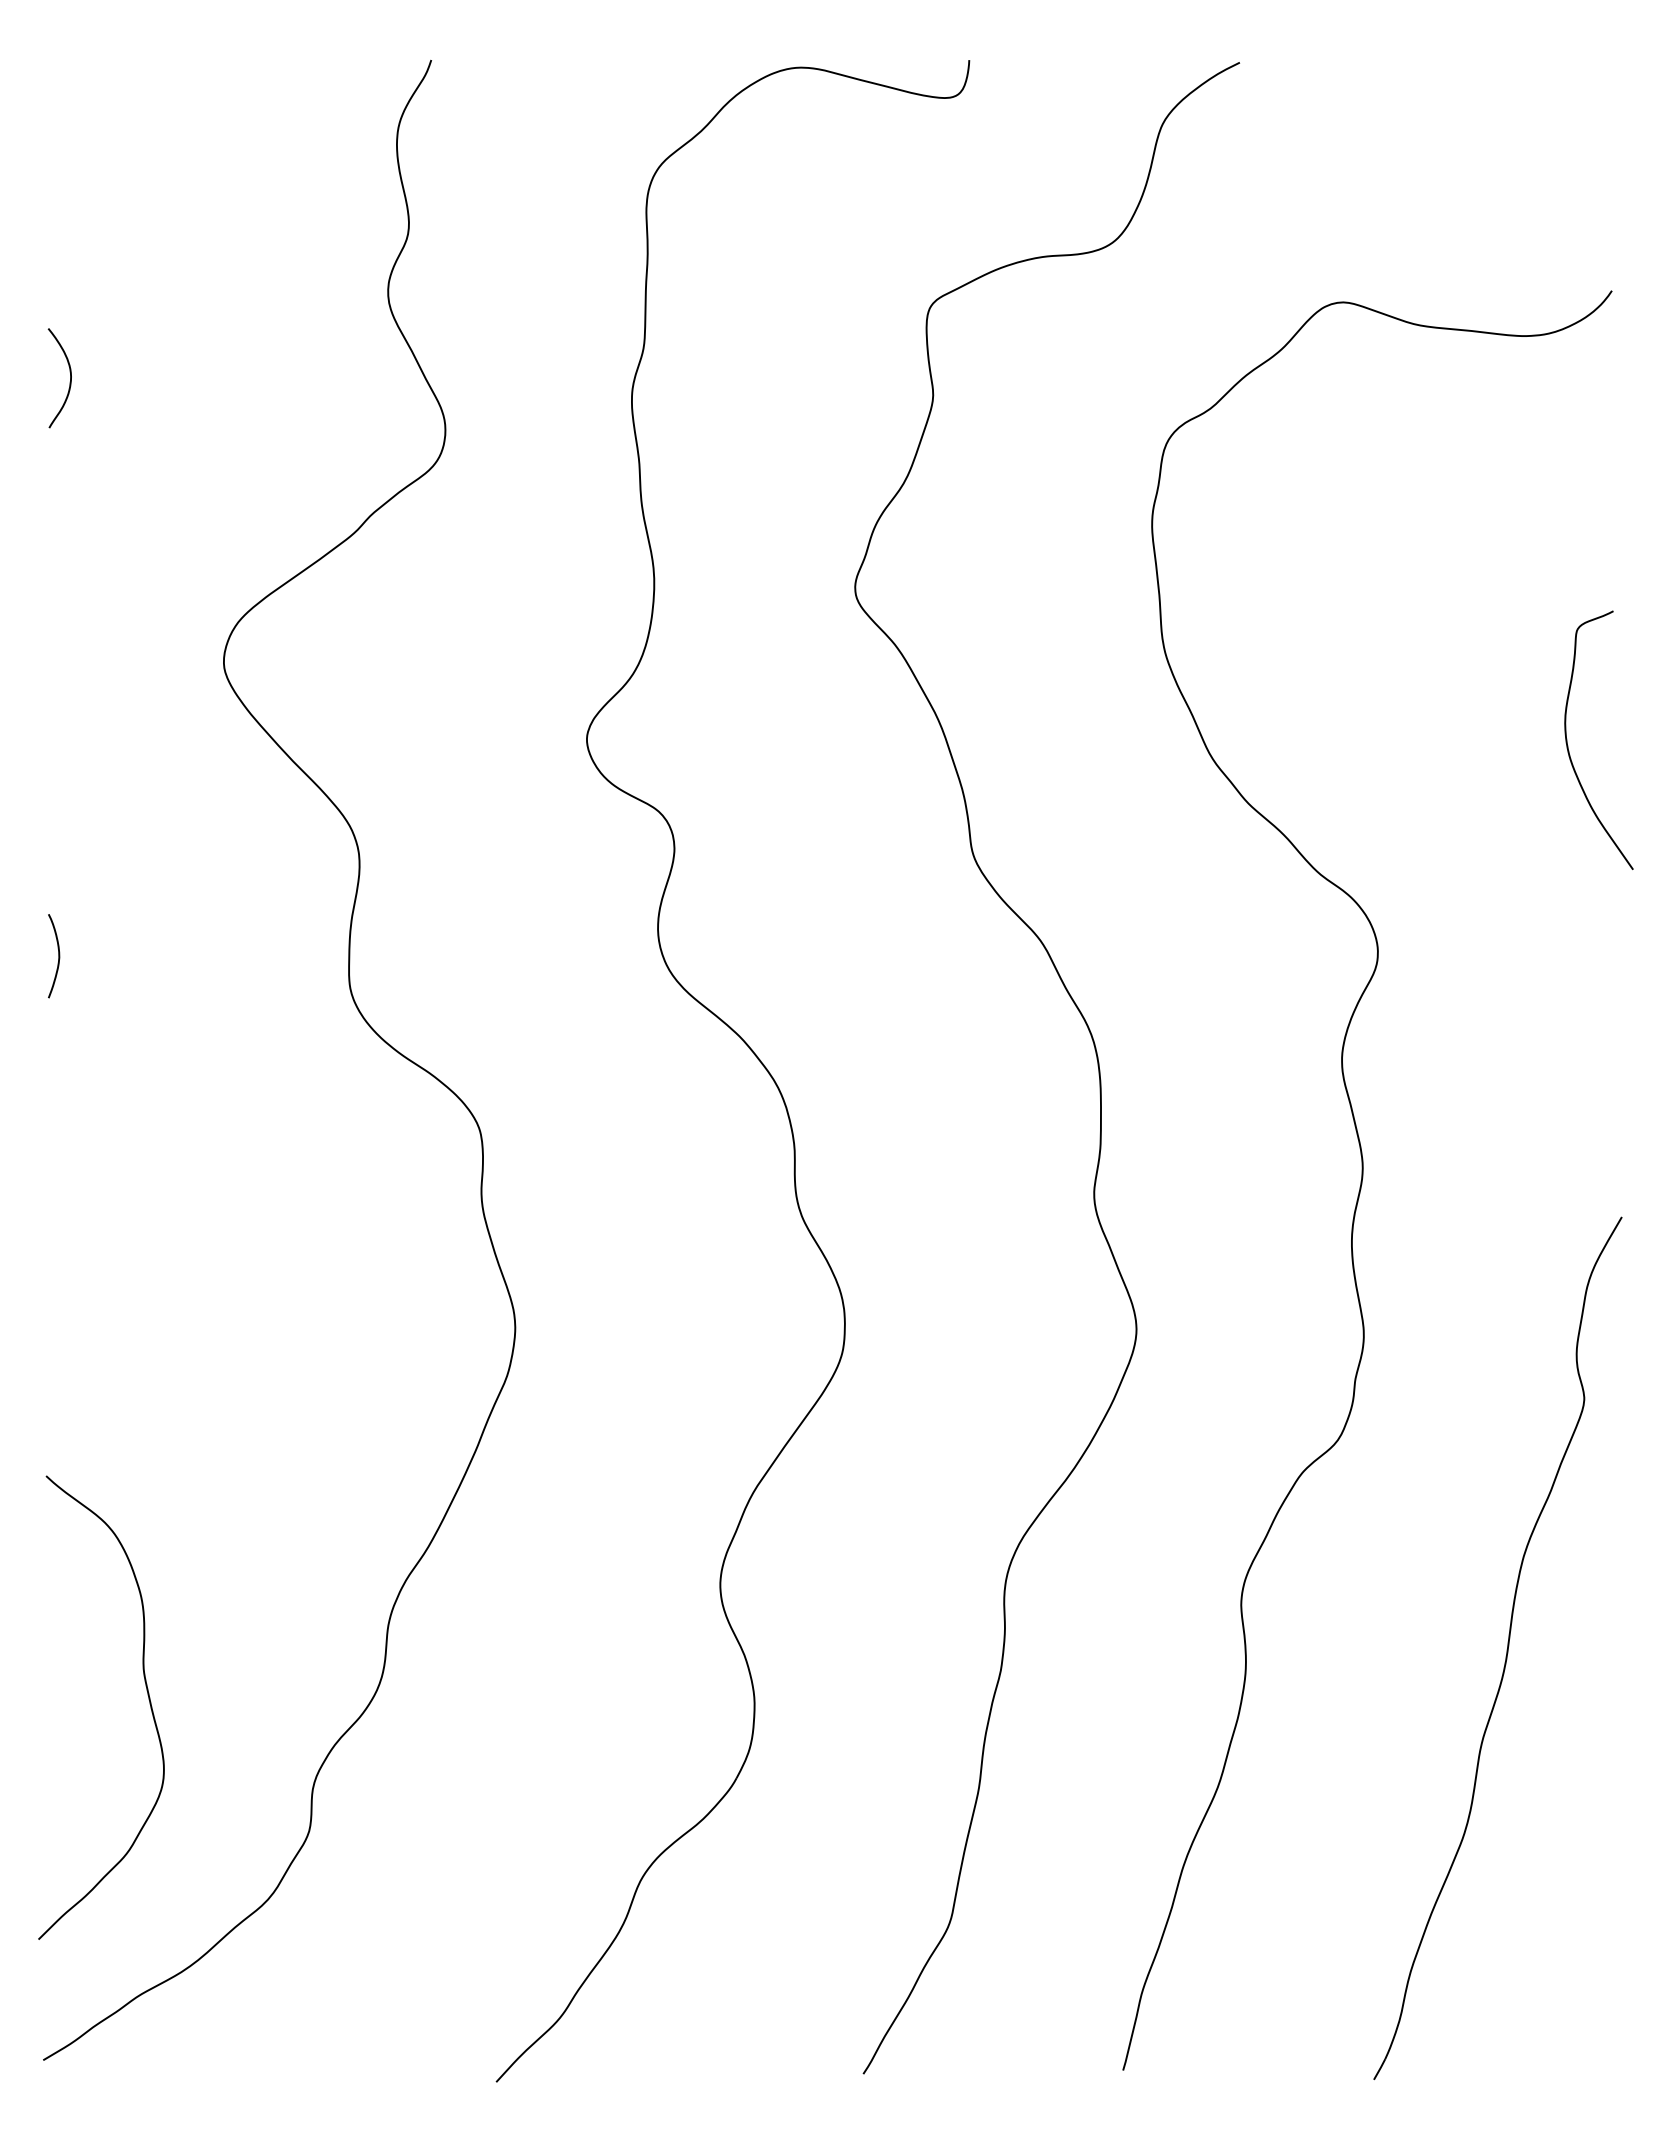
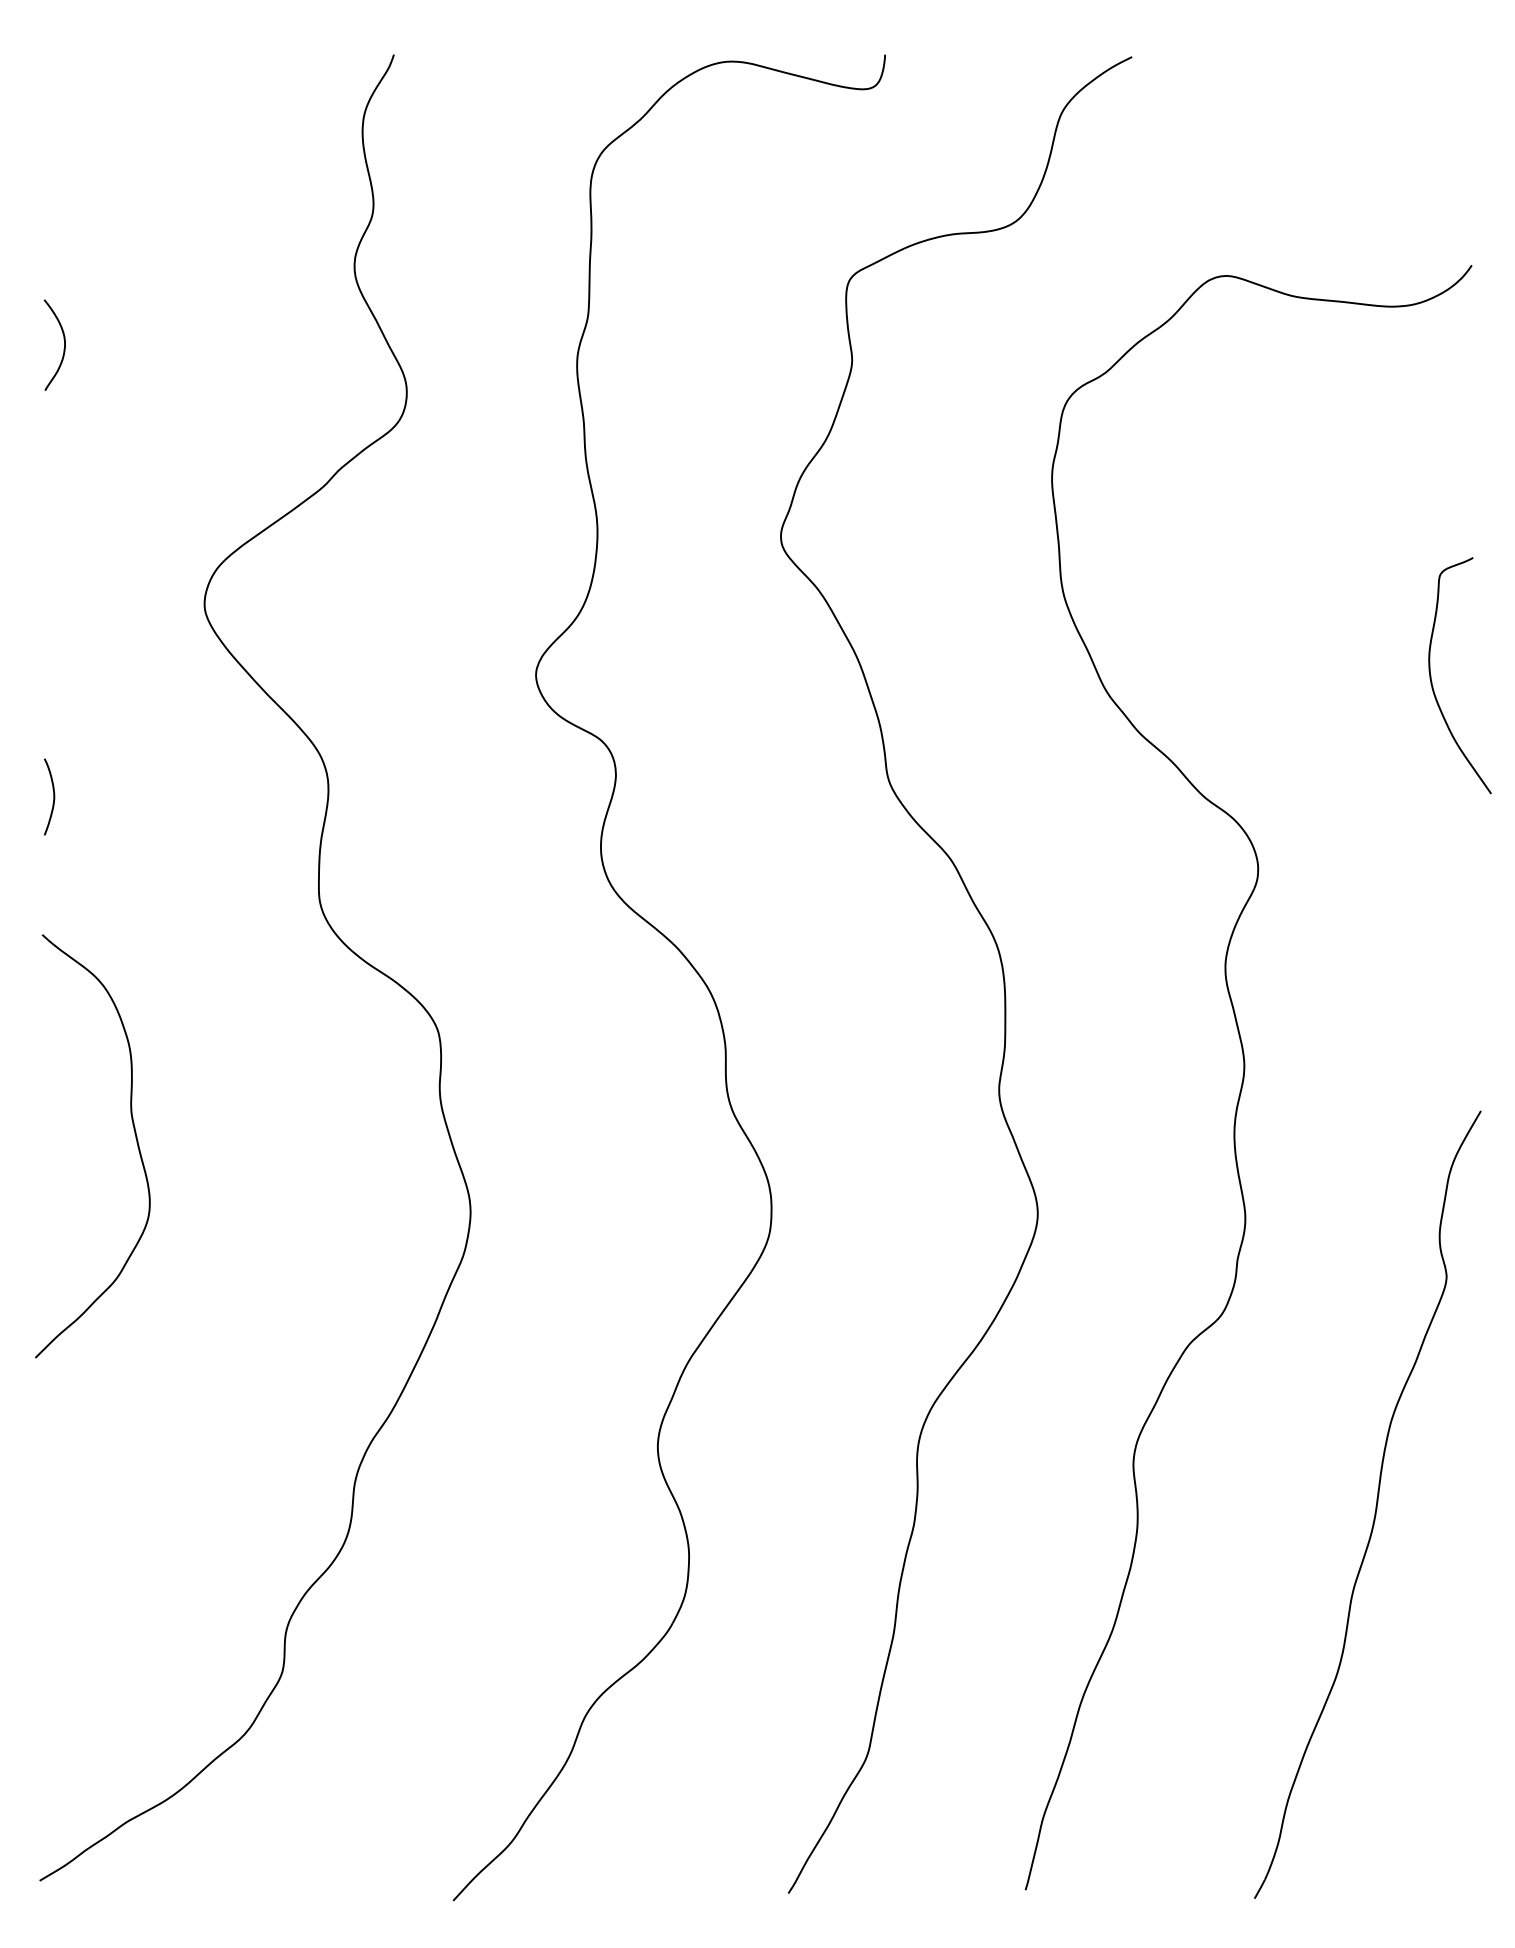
curve: (58, 956) -> (53, 797), moved
curve: (147, 1695) -> (134, 1135), moved

